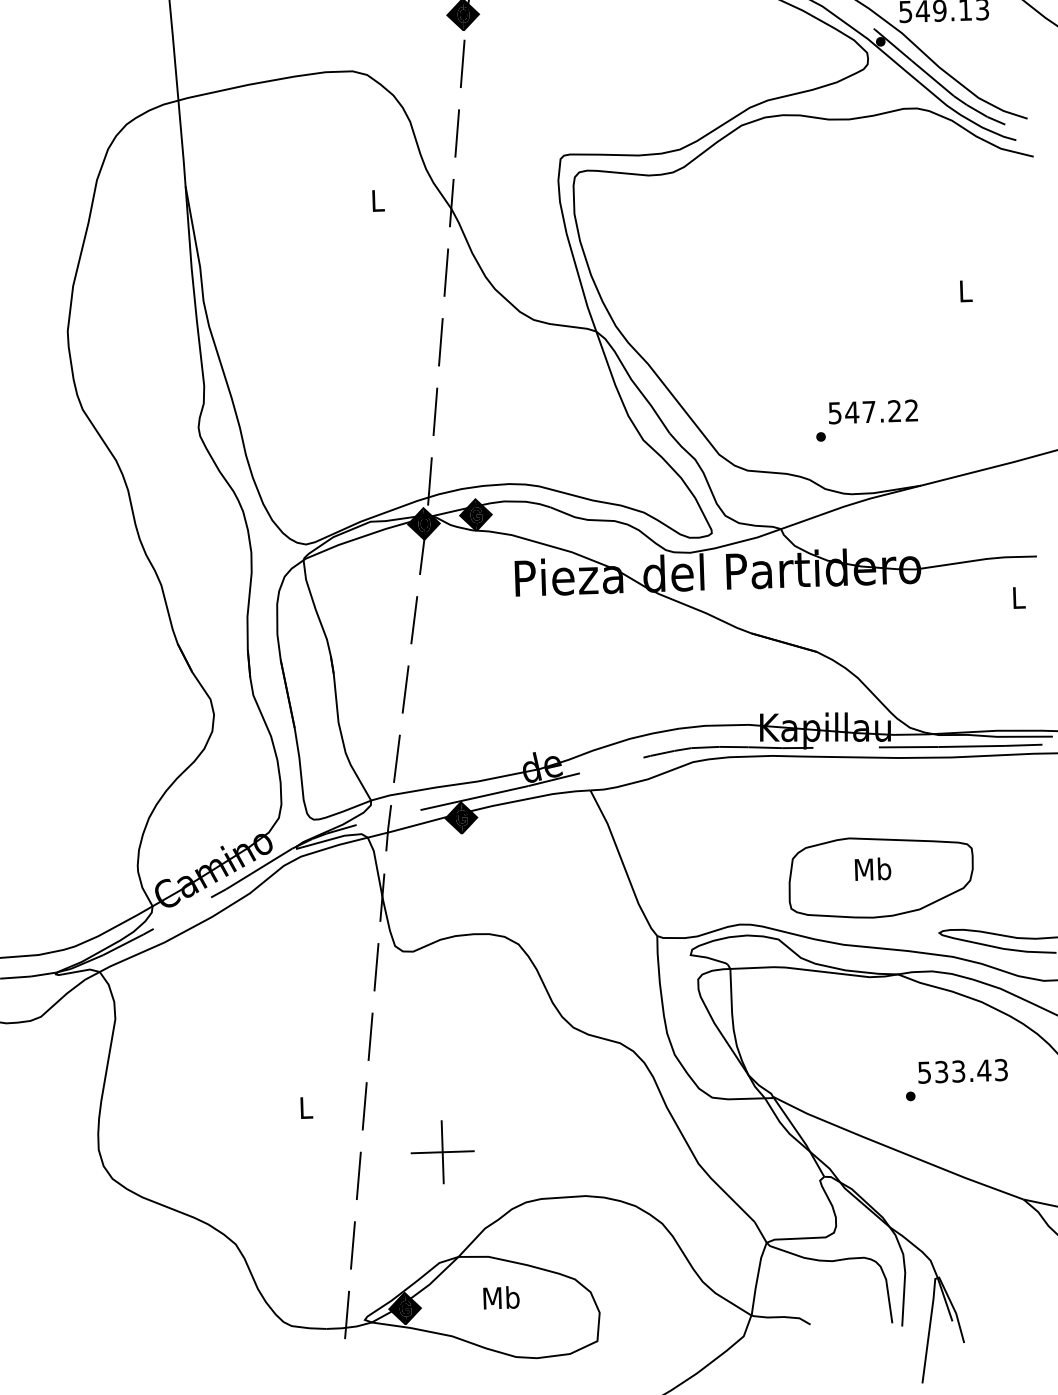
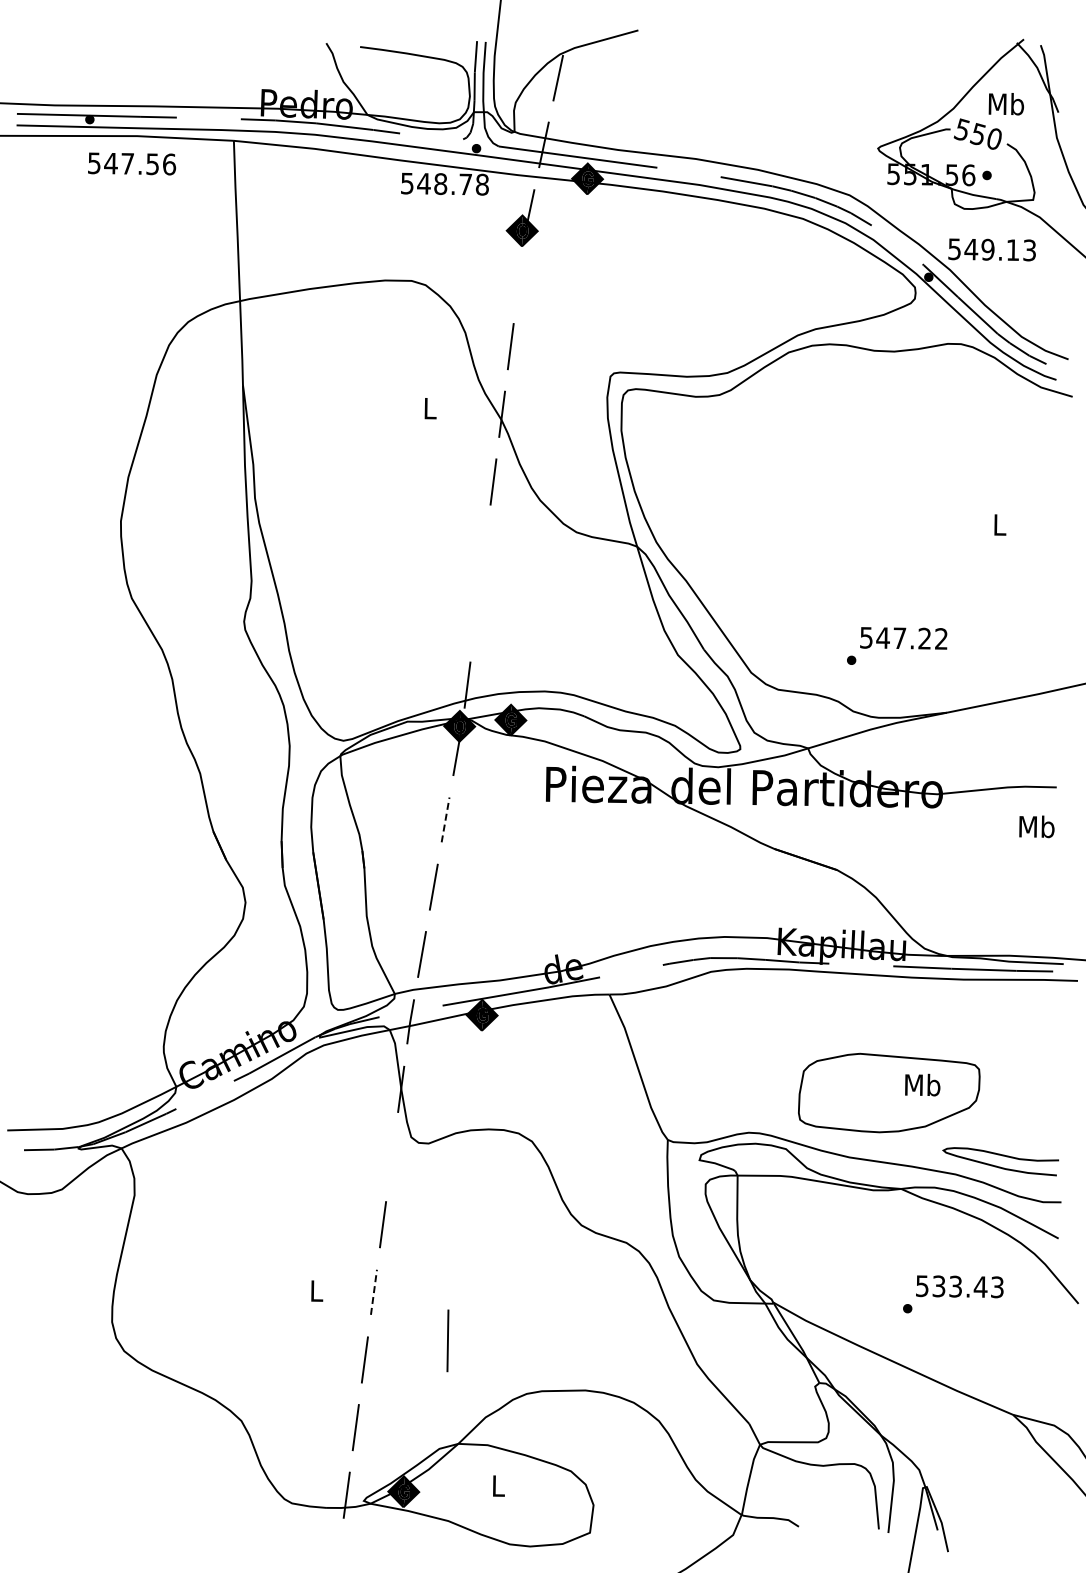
line: (462, 63) -> (519, 278), removed
line: (440, 342) -> (484, 549), removed
line: (435, 410) -> (476, 616), removed
text: (1018, 597) -> (1036, 826), L -> Mb
line: (414, 619) -> (445, 819), solid -> dashed
text: (872, 868) -> (922, 1084), moved
line: (376, 966) -> (392, 1156), removed
line: (364, 1106) -> (373, 1292), solid -> dashed
line: (442, 1151) -> (447, 1340), removed
text: (500, 1297) -> (497, 1485), Mb -> L

